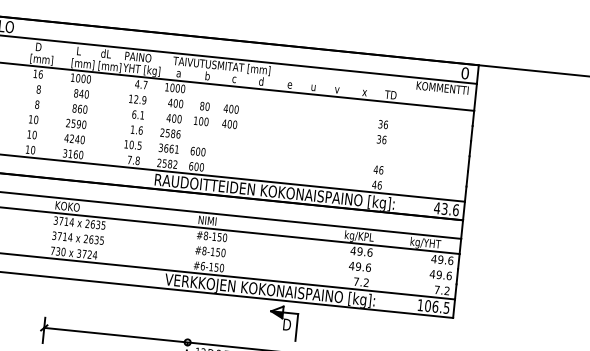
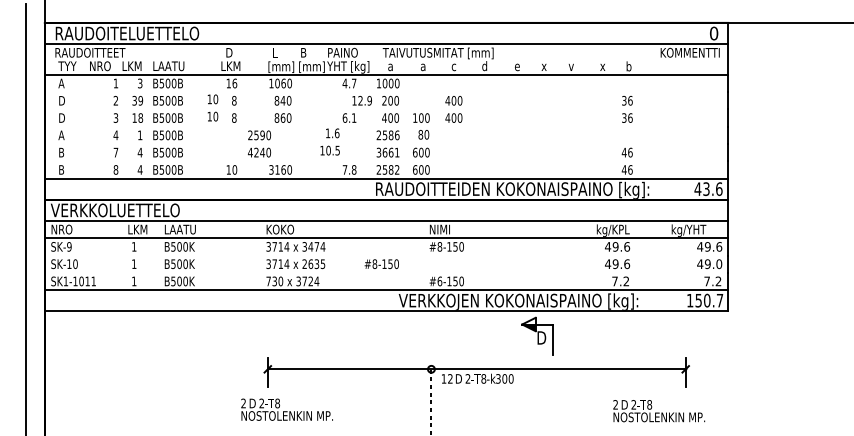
text: (105, 53) -> (305, 52), dL -> B
text: (41, 59) -> (233, 66), [mm] -> LKM
text: (206, 76) -> (422, 66), b -> a
text: (83, 77) -> (283, 82), 1000 -> 1060
text: (312, 87) -> (543, 67), u -> x
text: (389, 94) -> (631, 66), TD -> b
text: (137, 99) -> (361, 100), moved
text: (170, 102) -> (384, 100), 400 -> 200
text: (204, 106) -> (423, 134), moved
text: (32, 126) -> (212, 107), moved
text: (75, 131) -> (259, 143), moved
text: (133, 136) -> (329, 141), moved
text: (95, 224) -> (313, 246), 2635 -> 3474
text: (210, 251) -> (381, 263), moved
text: (449, 275) -> (719, 263), 49.6 -> 49.0
text: (437, 306) -> (709, 300), 106.5 -> 150.7

